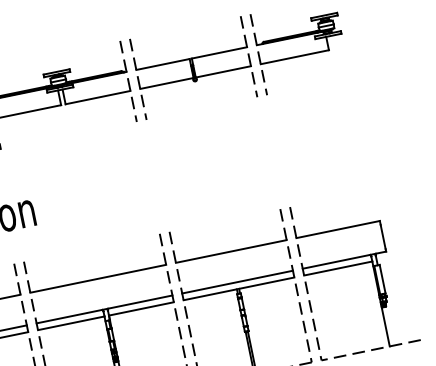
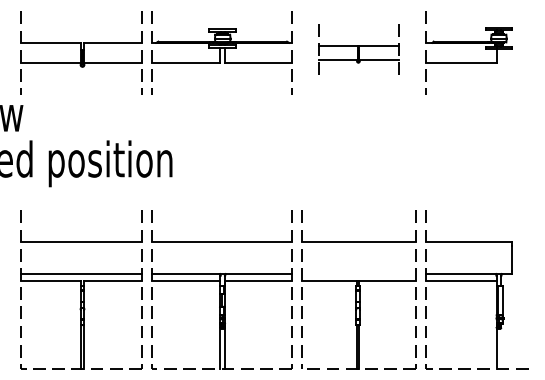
part: (192, 67) -> (358, 52), size x0.7
line: (237, 281) -> (359, 273), removed

